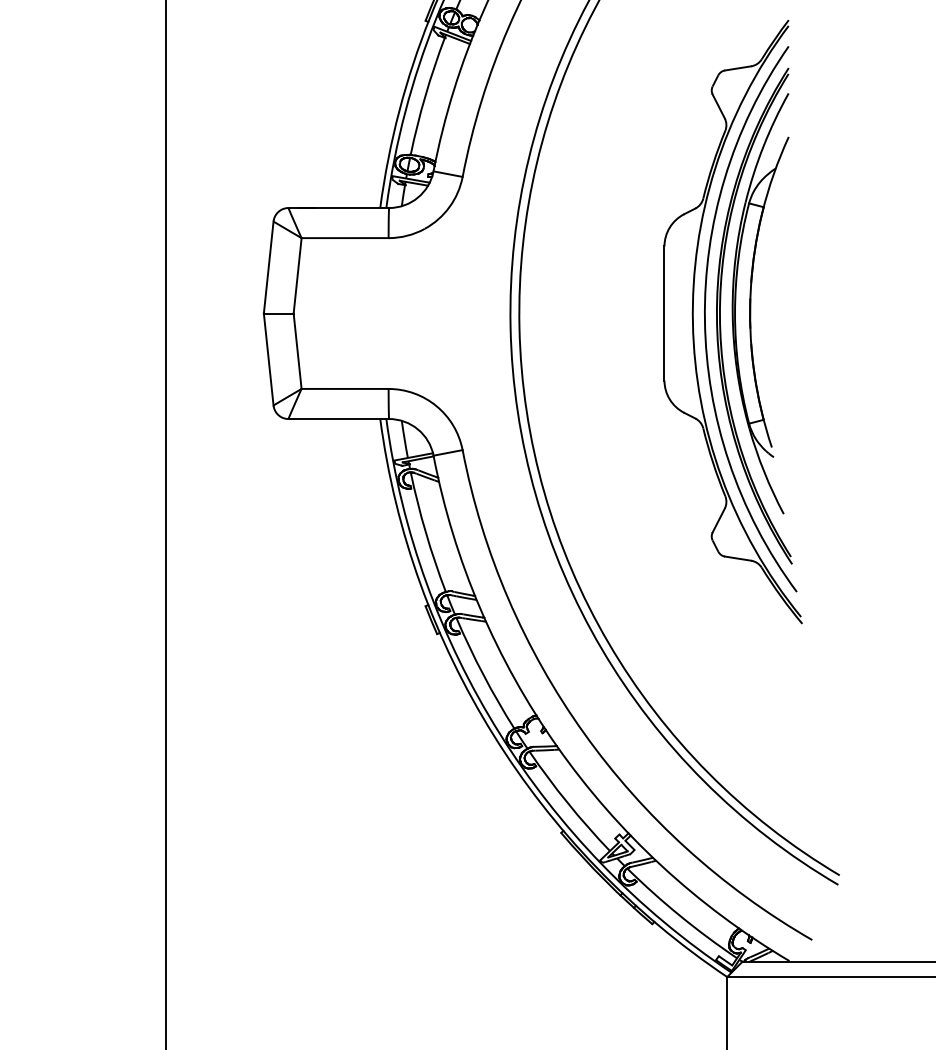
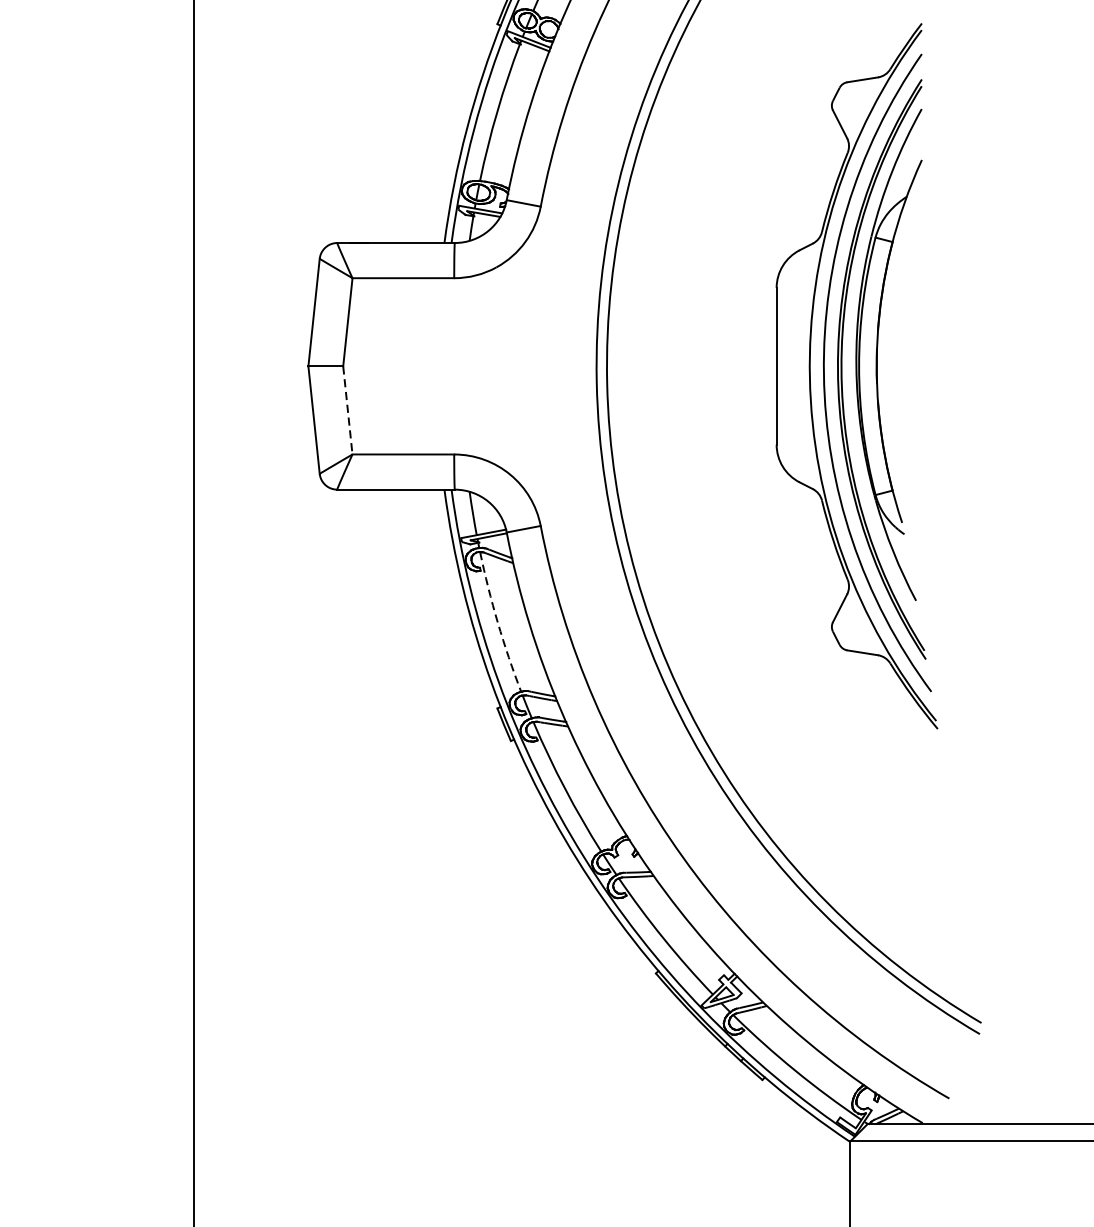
line: (297, 351) -> (347, 410), solid -> dashed
arc: (425, 532) -> (497, 622), solid -> dashed

